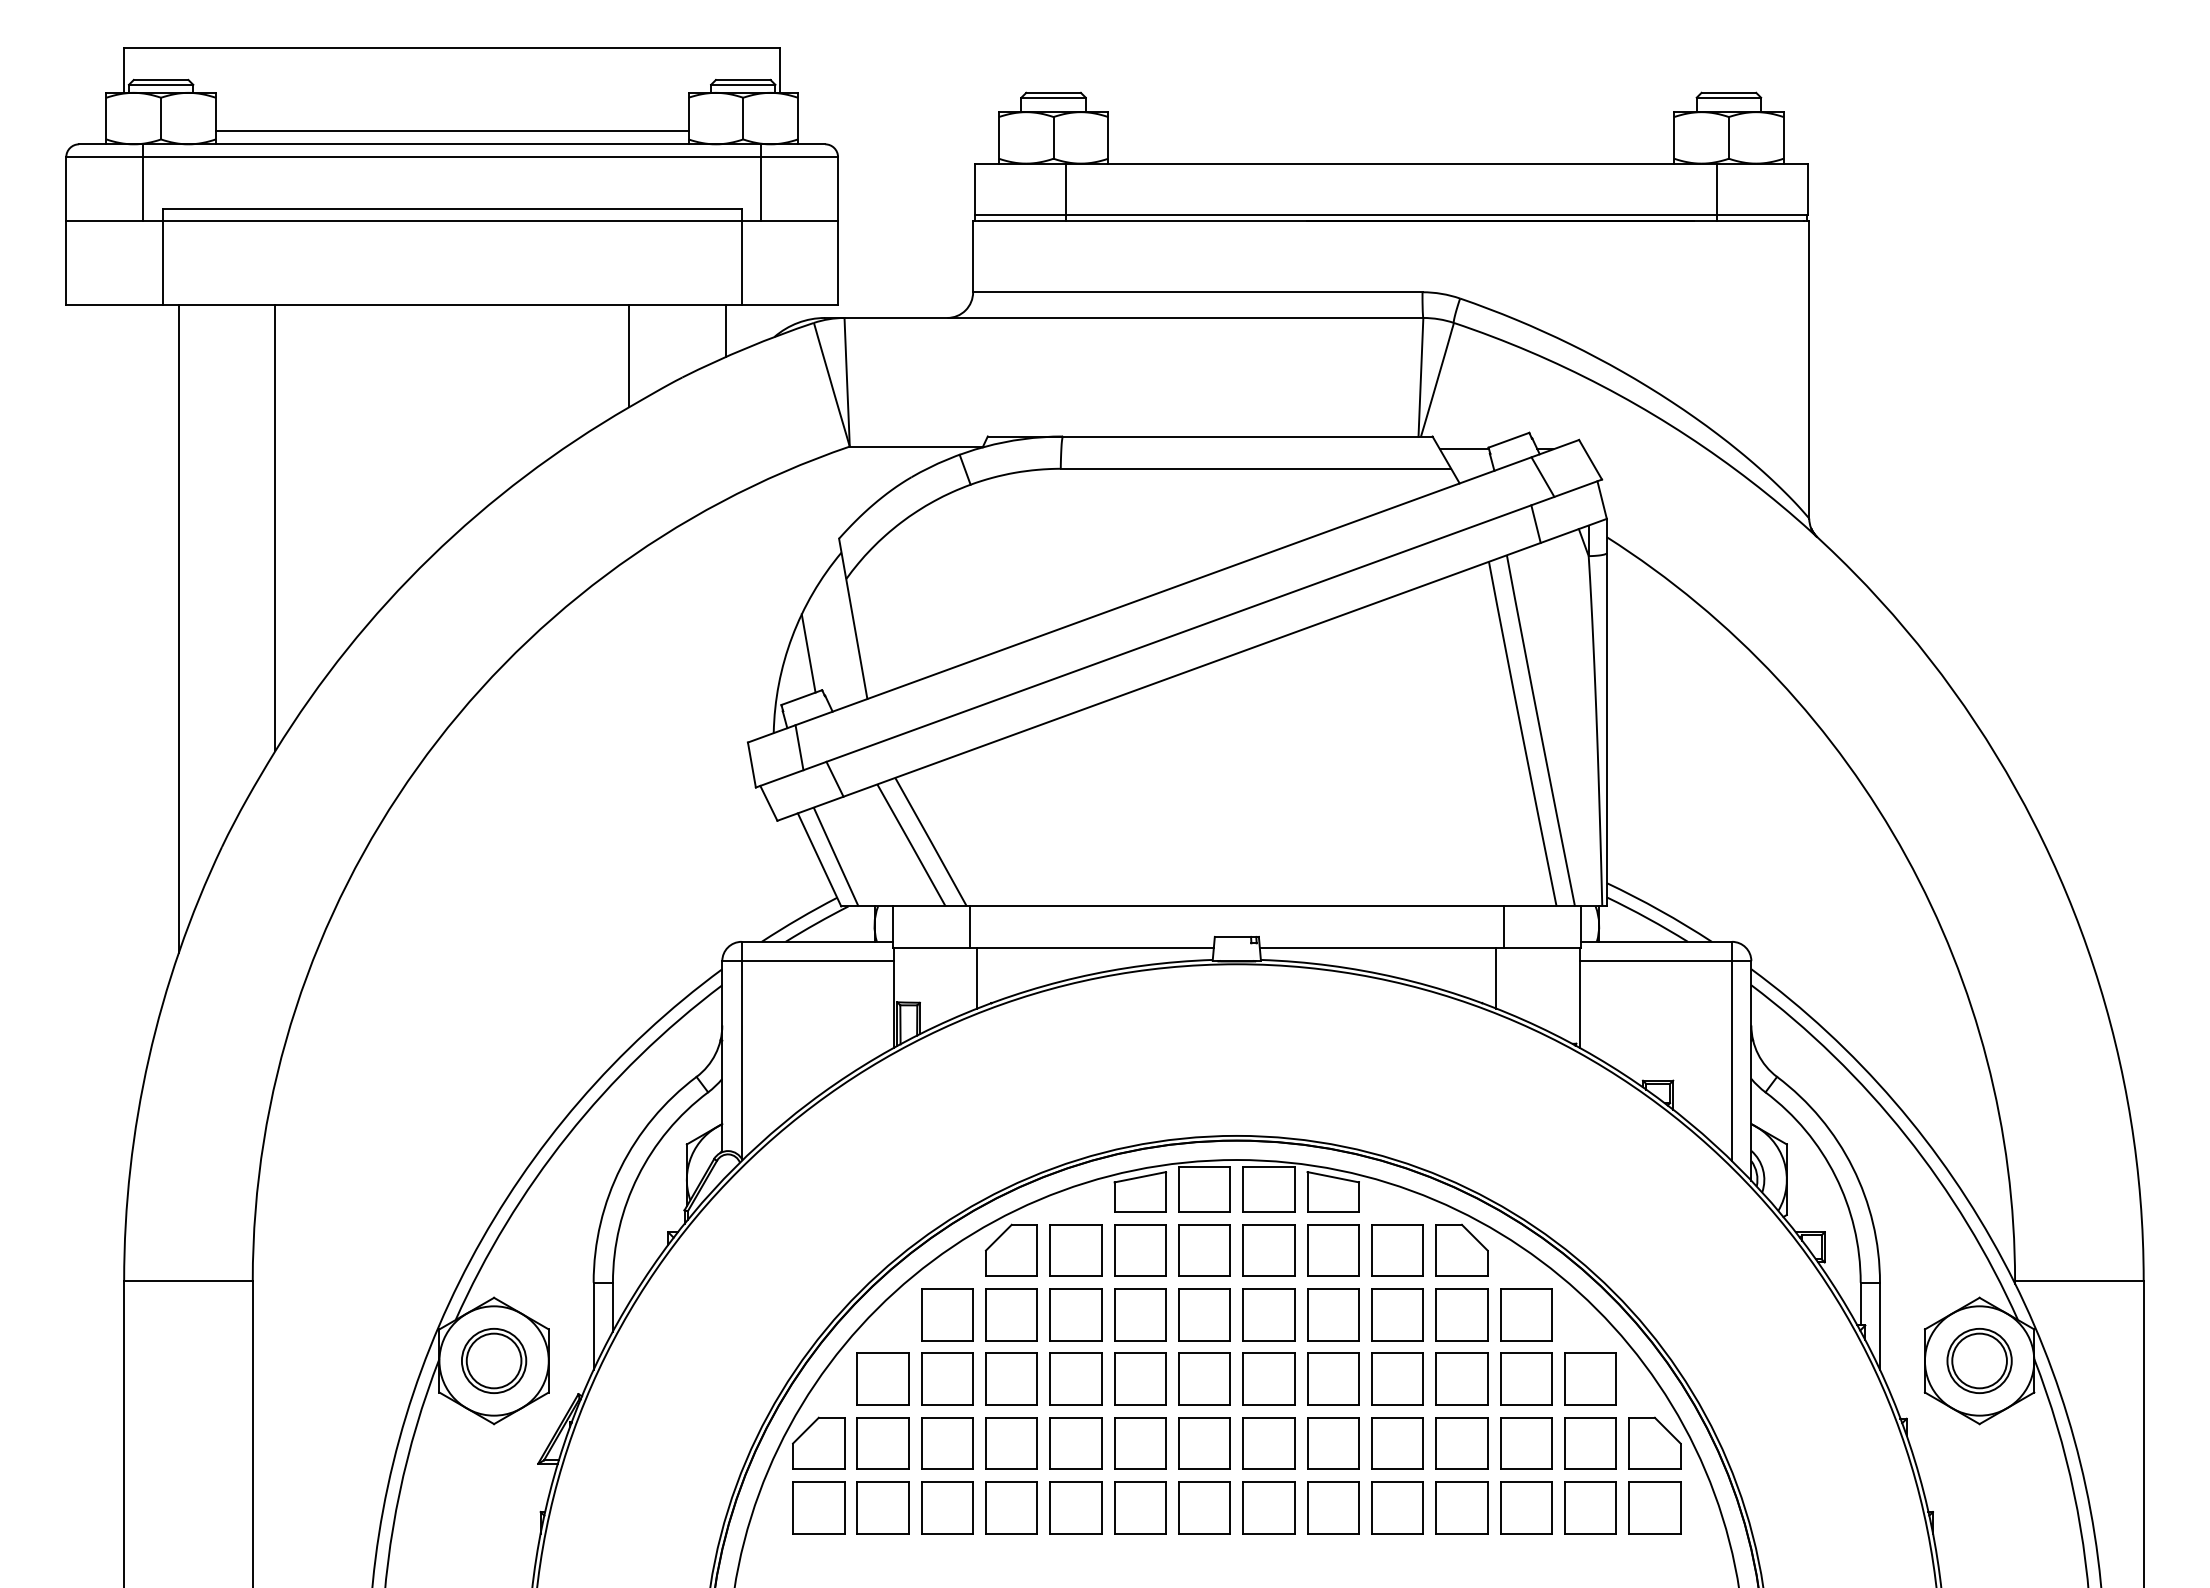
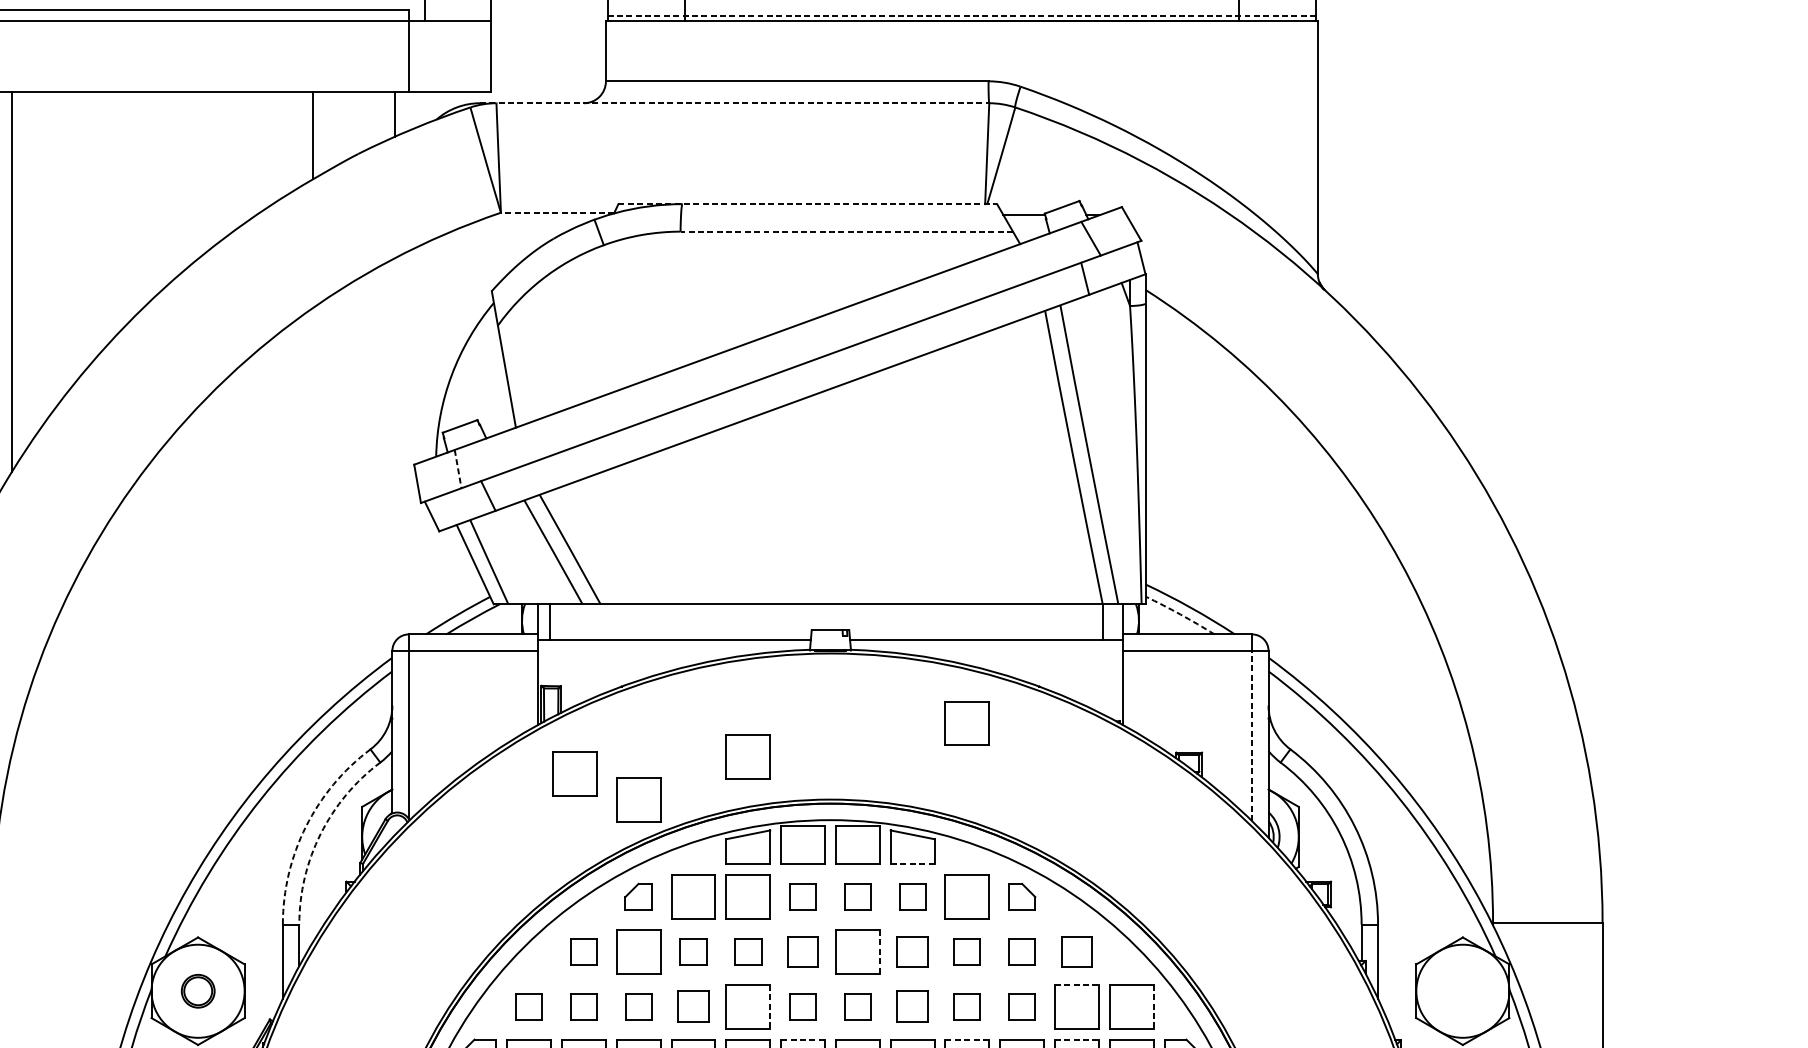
line: (1391, 215) -> (962, 15), solid -> dashed
line: (1124, 317) -> (734, 102), solid -> dashed
line: (1210, 436) -> (808, 204), solid -> dashed
line: (916, 446) -> (557, 212), solid -> dashed
line: (1255, 468) -> (846, 231), solid -> dashed
line: (808, 653) -> (465, 388), removed
line: (799, 747) -> (458, 468), solid -> dashed
arc: (1647, 918) -> (1180, 614), solid -> dashed
line: (969, 927) -> (549, 622), moved
line: (1503, 927) -> (1102, 622), moved
line: (977, 978) -> (609, 665), removed
line: (1496, 978) -> (1051, 665), removed
part: (1397, 1046) -> (967, 723), added
line: (1732, 1060) -> (1252, 735), solid -> dashed
part: (1140, 1085) -> (748, 756), added
part: (936, 1105) -> (574, 773), added
part: (1011, 1135) -> (638, 799), added
arc: (620, 1167) -> (305, 826), solid -> dashed
arc: (638, 1176) -> (321, 834), solid -> dashed
line: (1333, 1211) -> (912, 863), solid -> dashed
part: (1010, 1249) -> (637, 896), size x0.6
part: (1461, 1249) -> (1021, 896), size x0.6
part: (1204, 1250) -> (802, 897), size x0.6
part: (1268, 1250) -> (857, 897), size x0.6
part: (1333, 1250) -> (912, 897), size x0.6
part: (947, 1314) -> (584, 951), size x0.6
part: (1075, 1314) -> (693, 951), size x0.6
part: (1140, 1314) -> (748, 951), size x0.6
part: (1204, 1314) -> (802, 951), size x0.7
line: (1294, 1314) -> (879, 951), solid -> dashed
part: (1333, 1314) -> (912, 951), size x0.7
part: (1397, 1314) -> (967, 951), size x0.6
part: (1461, 1314) -> (1021, 951), size x0.6
part: (1526, 1314) -> (1077, 951), size x0.7
line: (1526, 1353) -> (1077, 984), solid -> dashed
part: (494, 1360) -> (198, 990), size x0.6
part: (1979, 1360) -> (1462, 990), removed
part: (882, 1378) -> (528, 1006), size x0.6
part: (947, 1378) -> (584, 1006), size x0.6
part: (1011, 1378) -> (638, 1006), size x0.6
part: (1075, 1378) -> (693, 1006), size x0.7
part: (1204, 1378) -> (802, 1006), size x0.6
part: (1268, 1378) -> (857, 1006), size x0.6
part: (1333, 1378) -> (912, 1006), size x0.7
part: (1397, 1378) -> (967, 1006), size x0.6
part: (1461, 1378) -> (1021, 1006), size x0.6
line: (1166, 1379) -> (770, 1007), solid -> dashed
line: (1616, 1379) -> (1153, 1007), solid -> dashed
line: (1204, 1417) -> (802, 1039), solid -> dashed
line: (1397, 1417) -> (967, 1039), solid -> dashed
line: (1526, 1417) -> (1077, 1039), solid -> dashed

